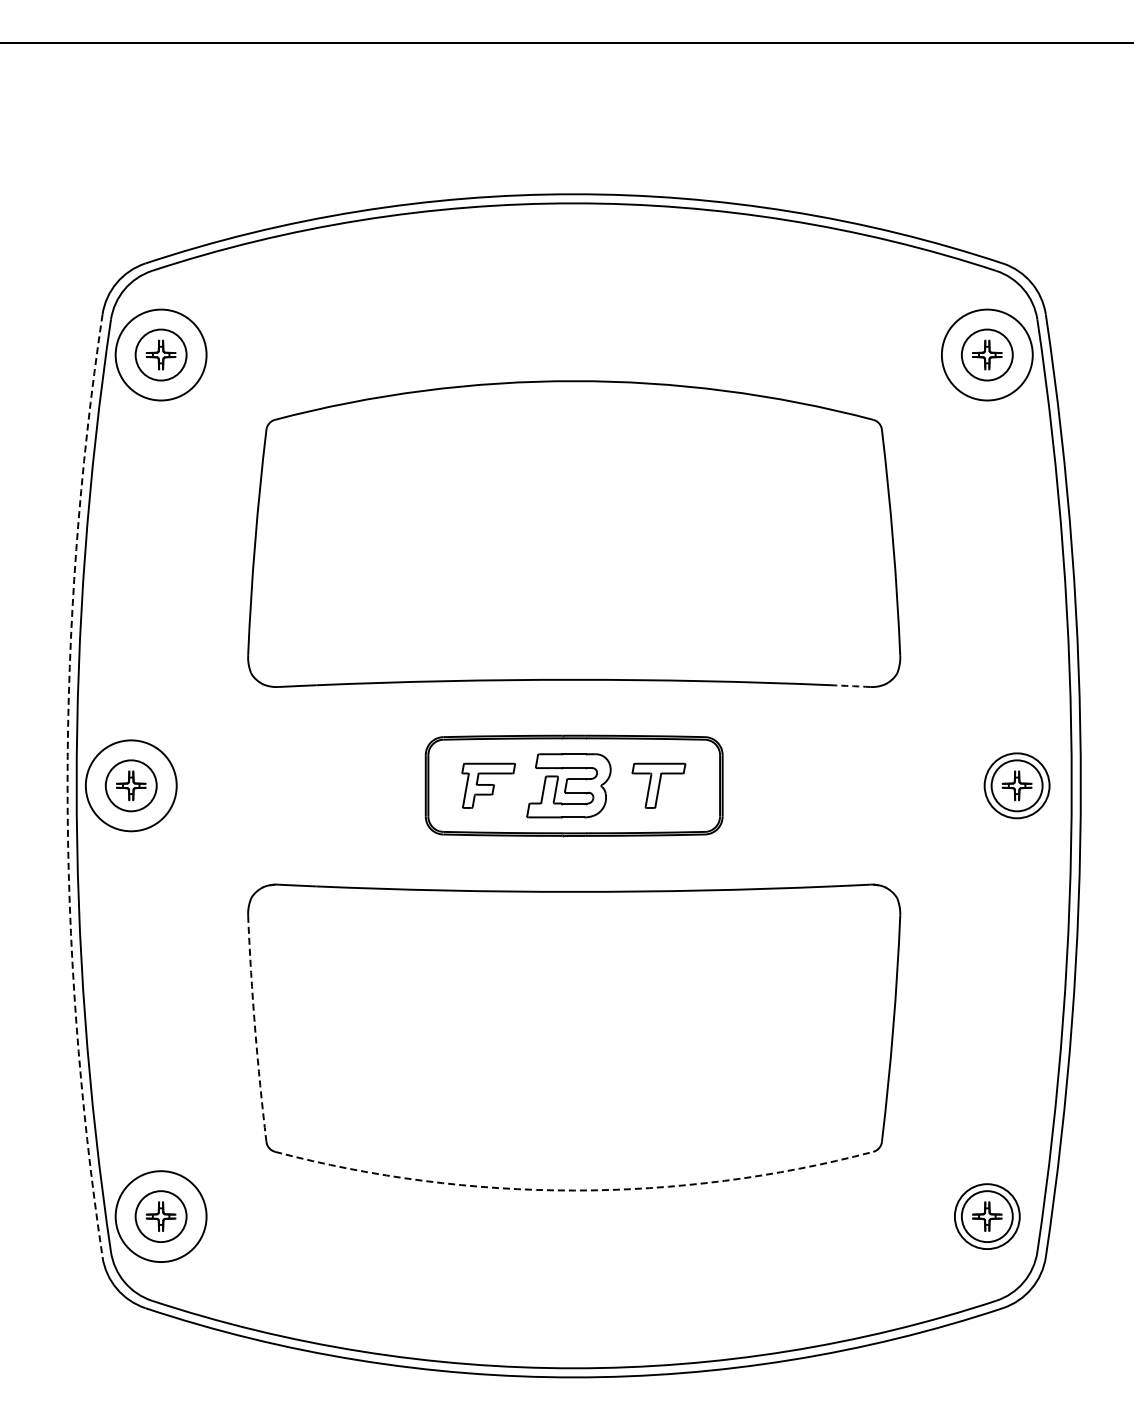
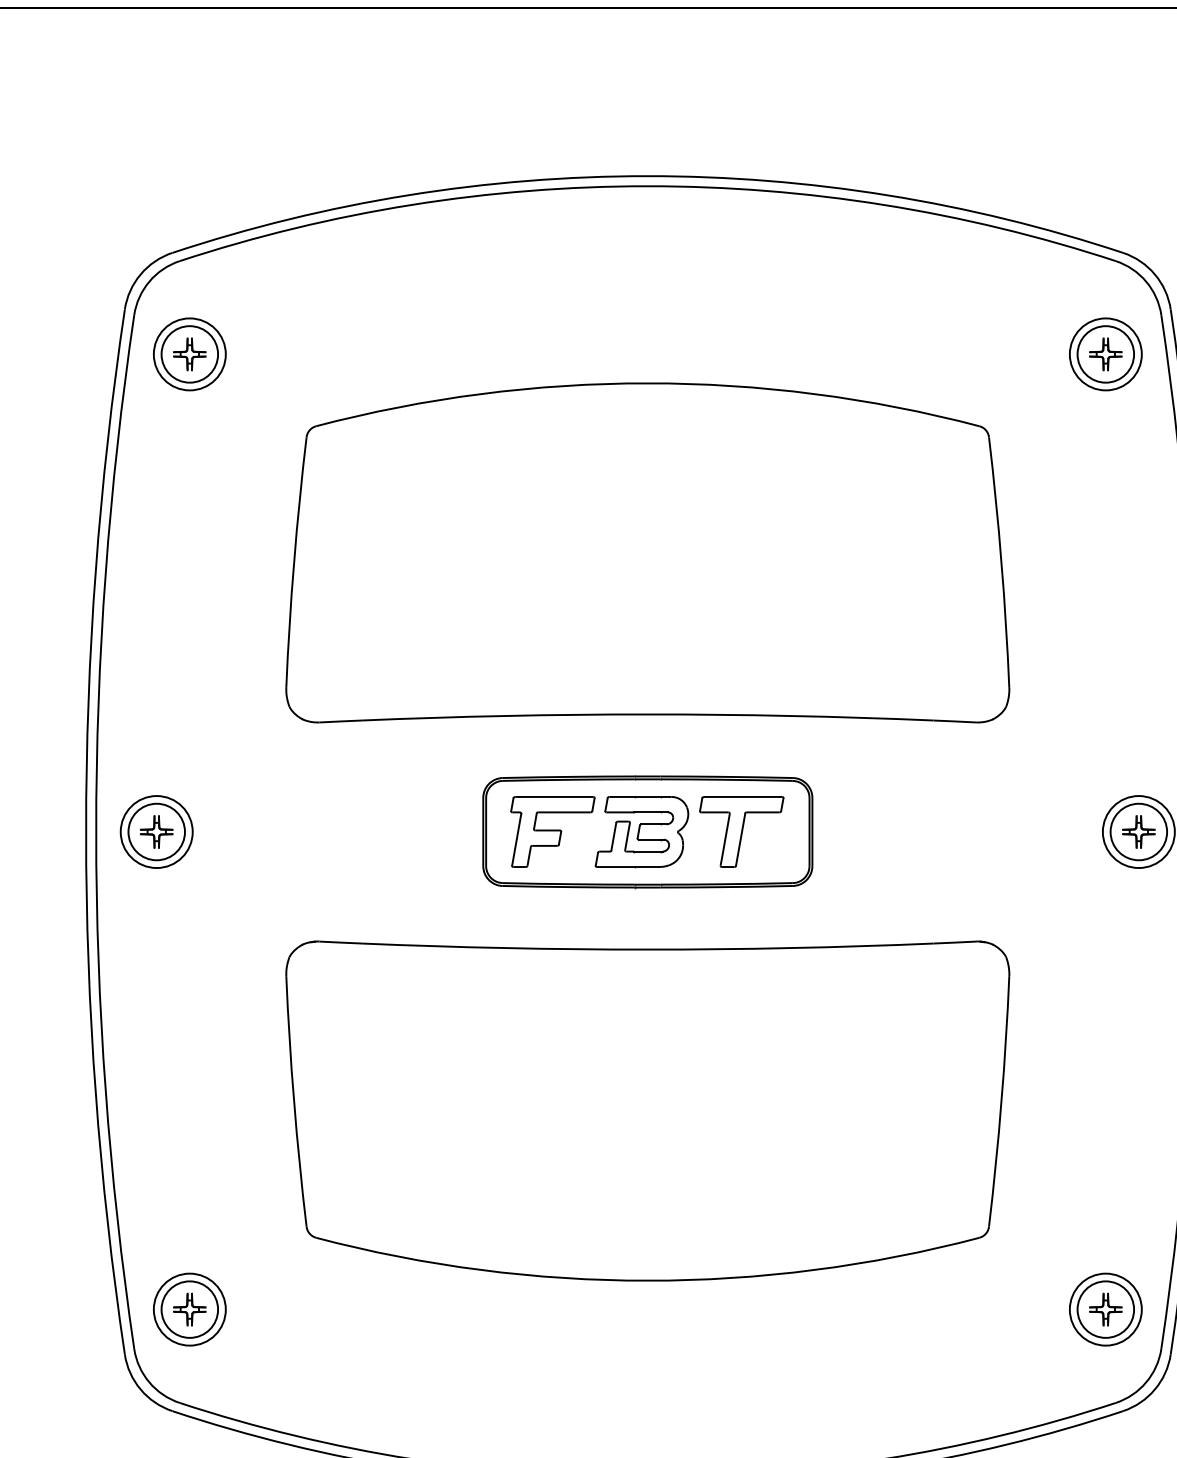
circle: (160, 354) -> (189, 353), size x0.71
circle: (986, 354) -> (1104, 353), size x0.71
arc: (851, 686) -> (955, 721), dashed -> solid
arc: (67, 785) -> (86, 831), dashed -> solid
circle: (130, 785) -> (155, 831), size x0.71
part: (488, 785) -> (552, 831), size x1.43
part: (658, 785) -> (741, 831), size x1.43
arc: (255, 1028) -> (294, 1101), dashed -> solid
arc: (574, 1190) -> (648, 1280), dashed -> solid
circle: (160, 1216) -> (189, 1309), size x0.71

